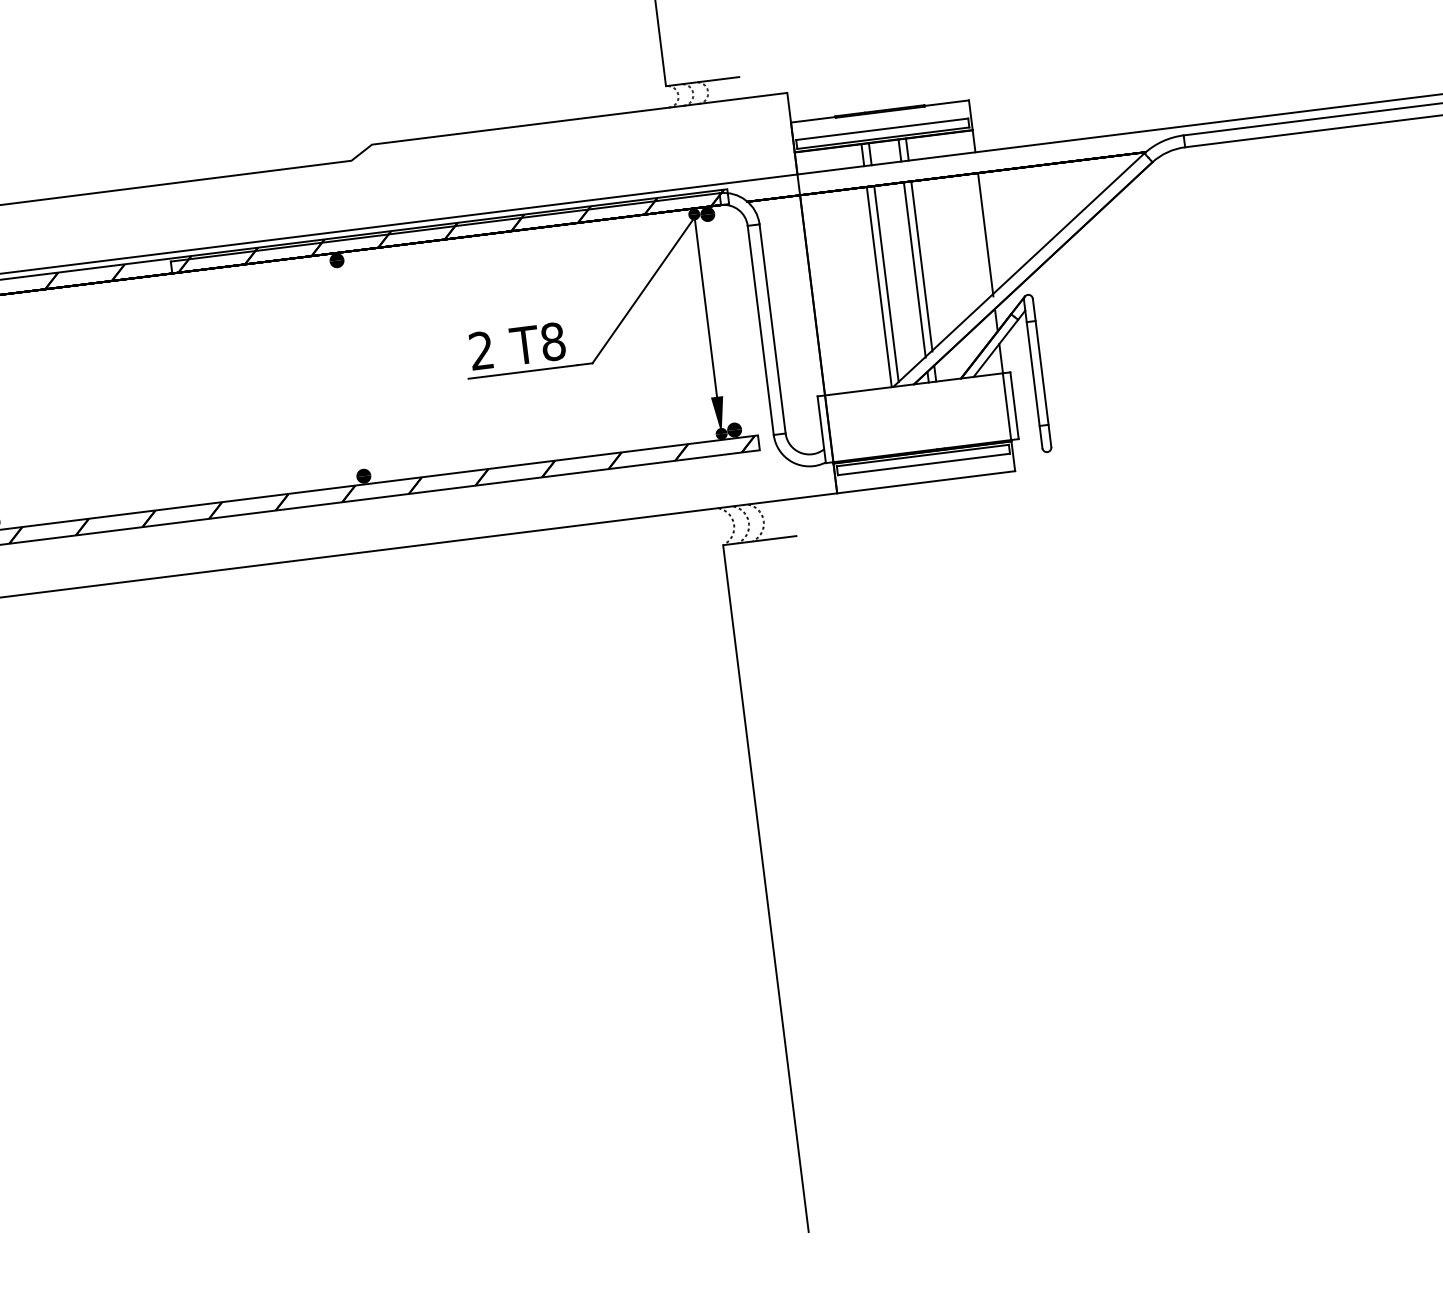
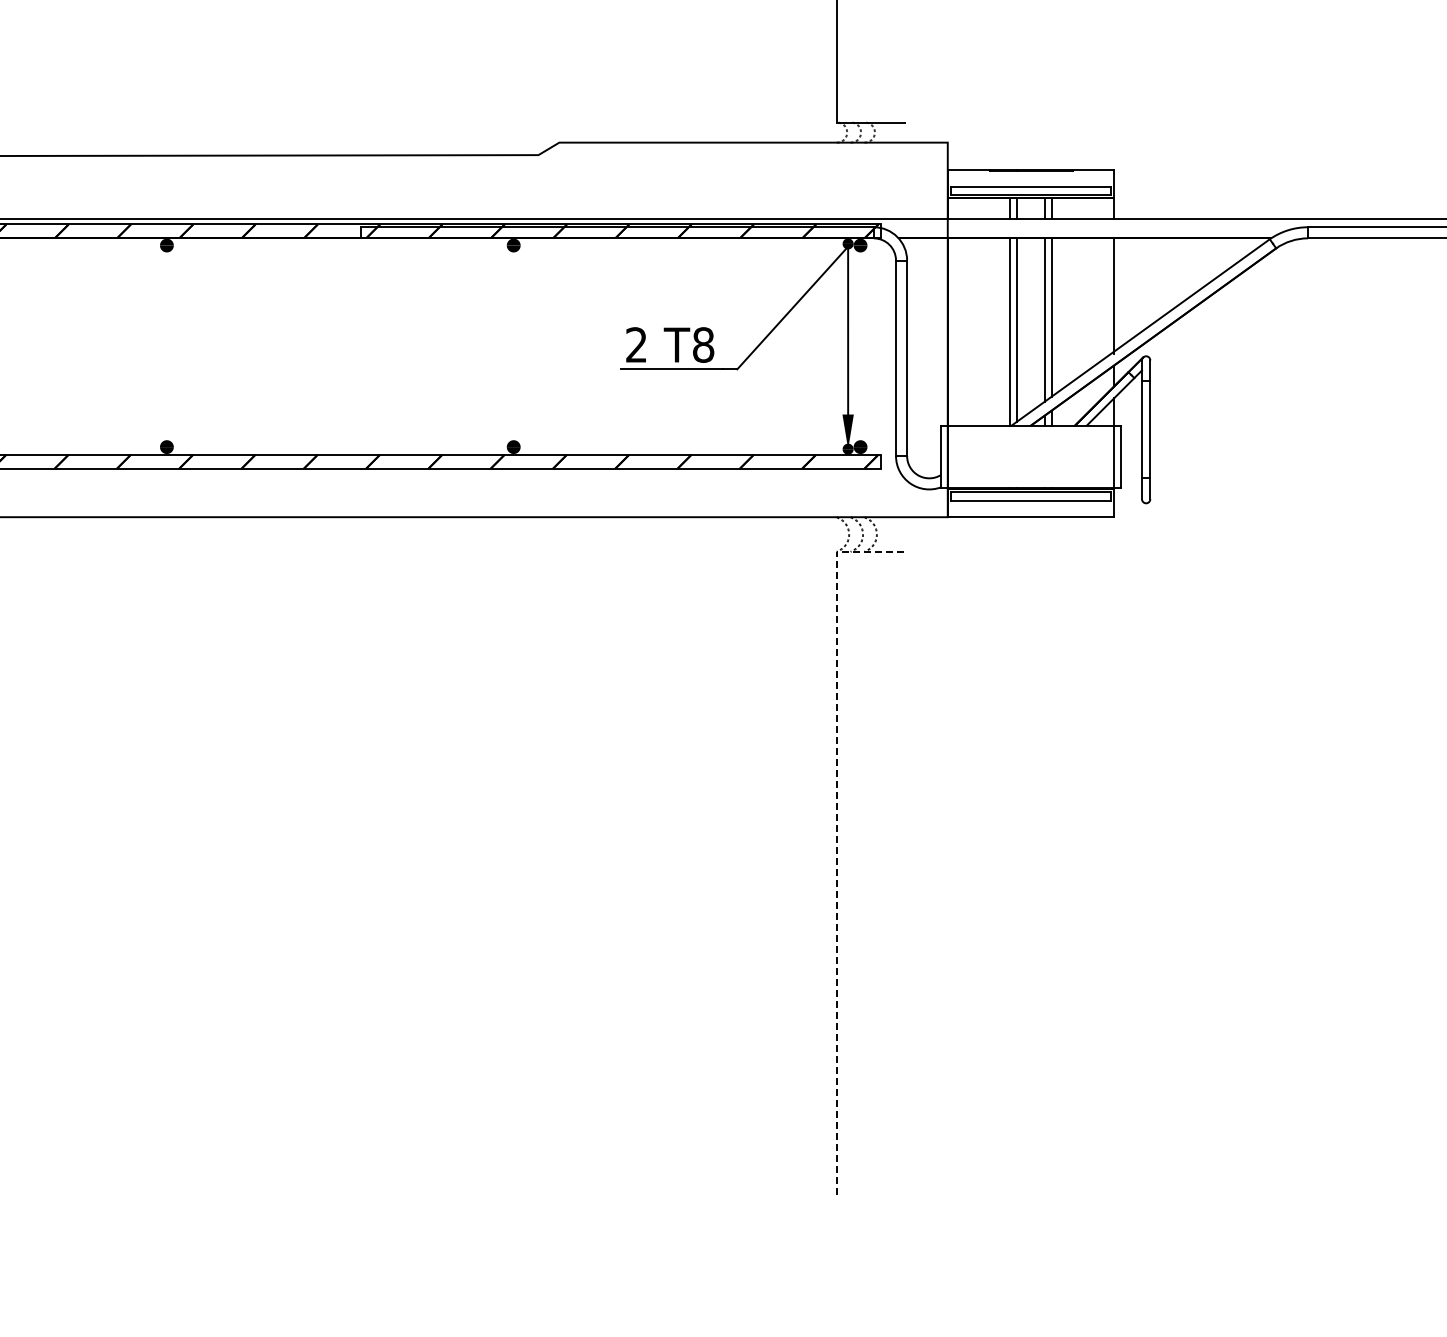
line: (760, 850) -> (836, 837), solid -> dashed

